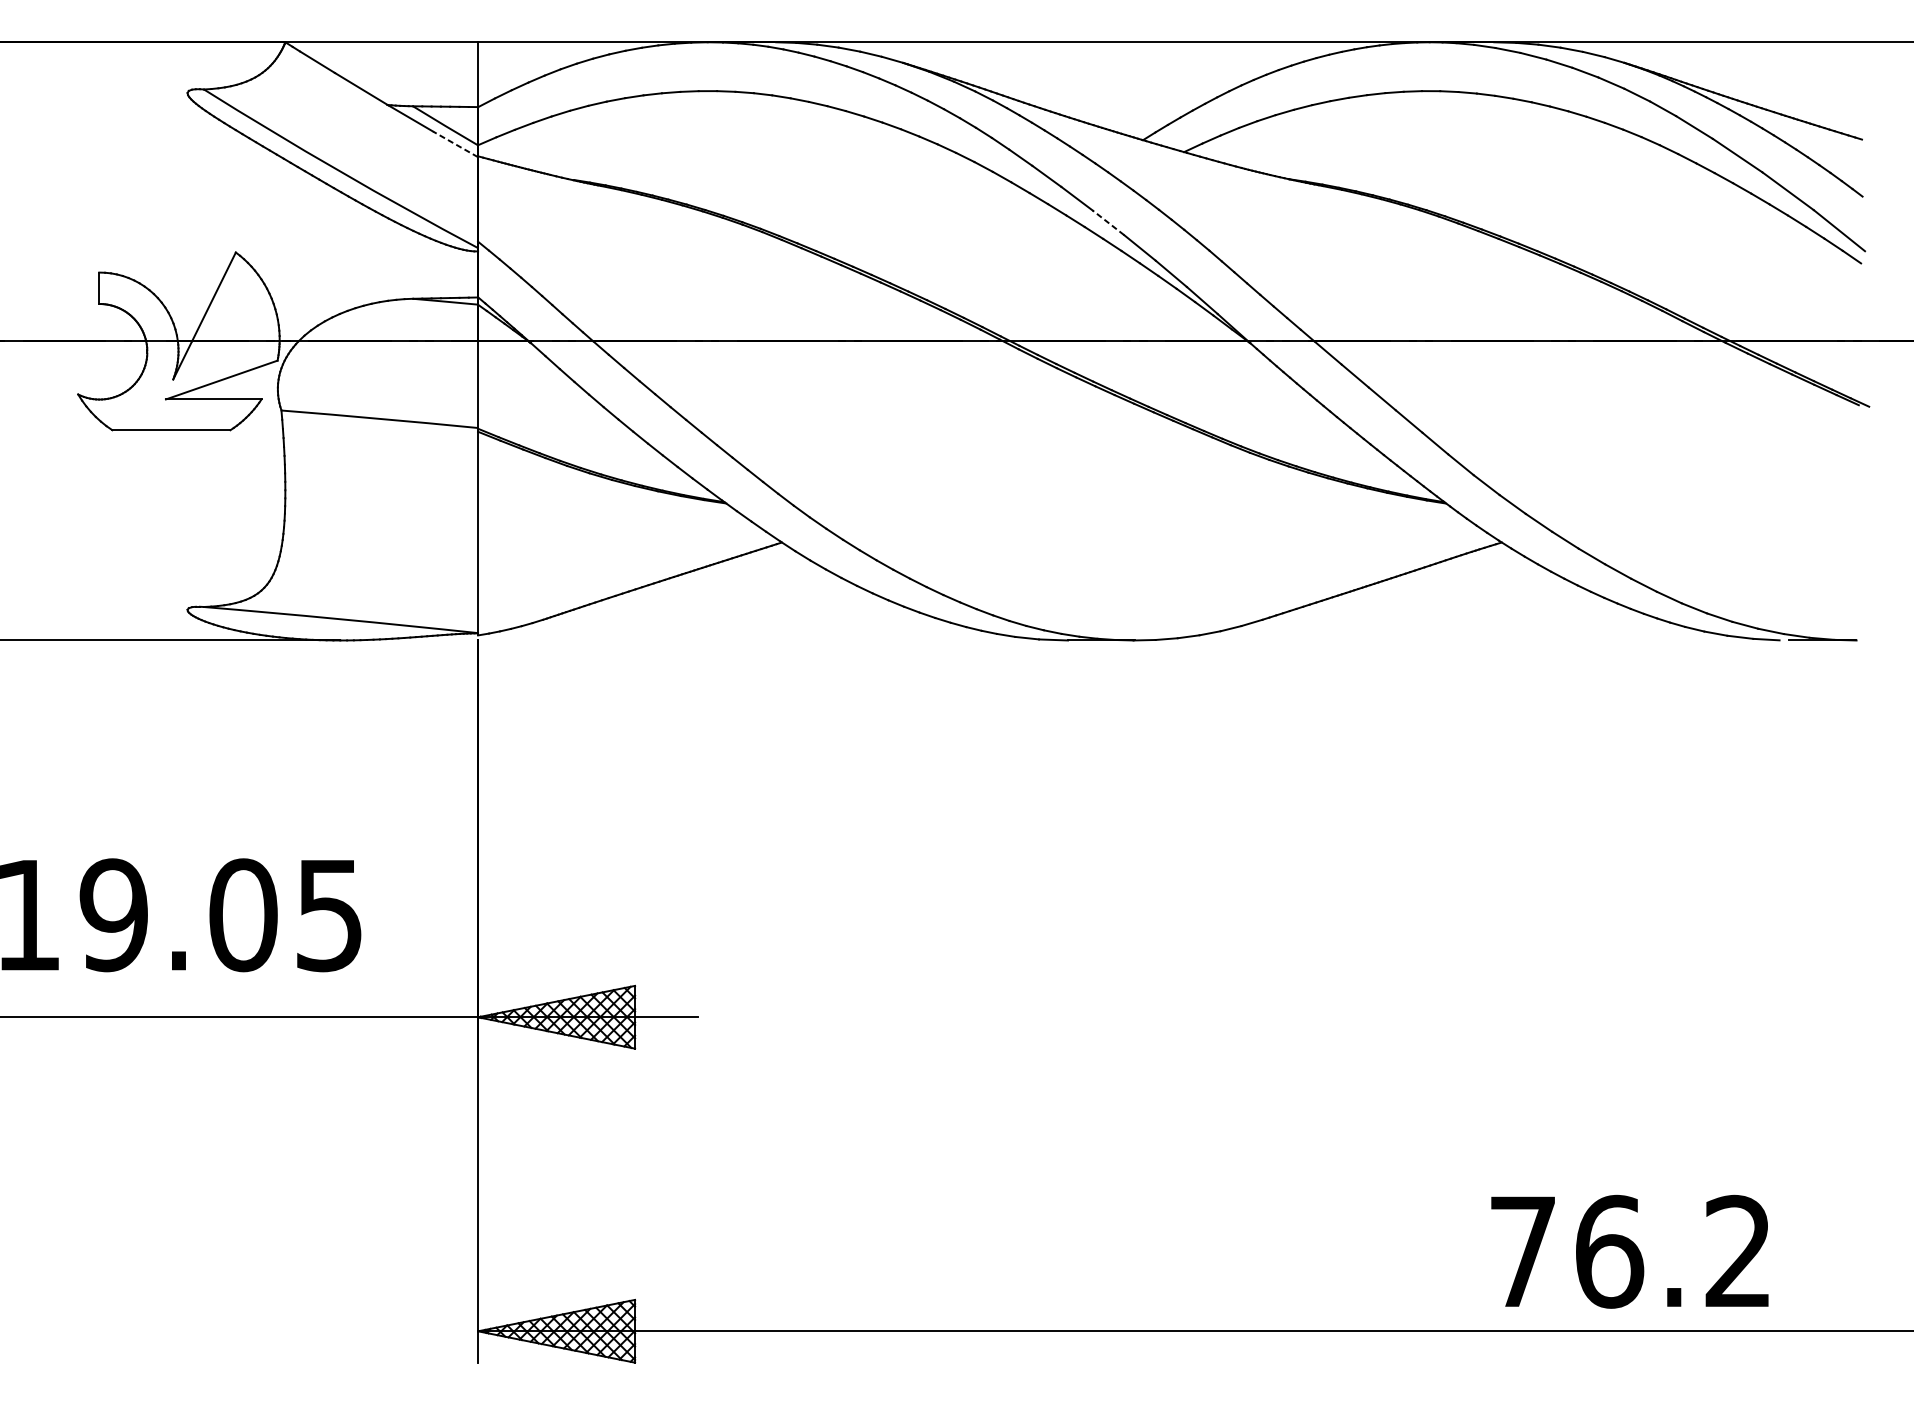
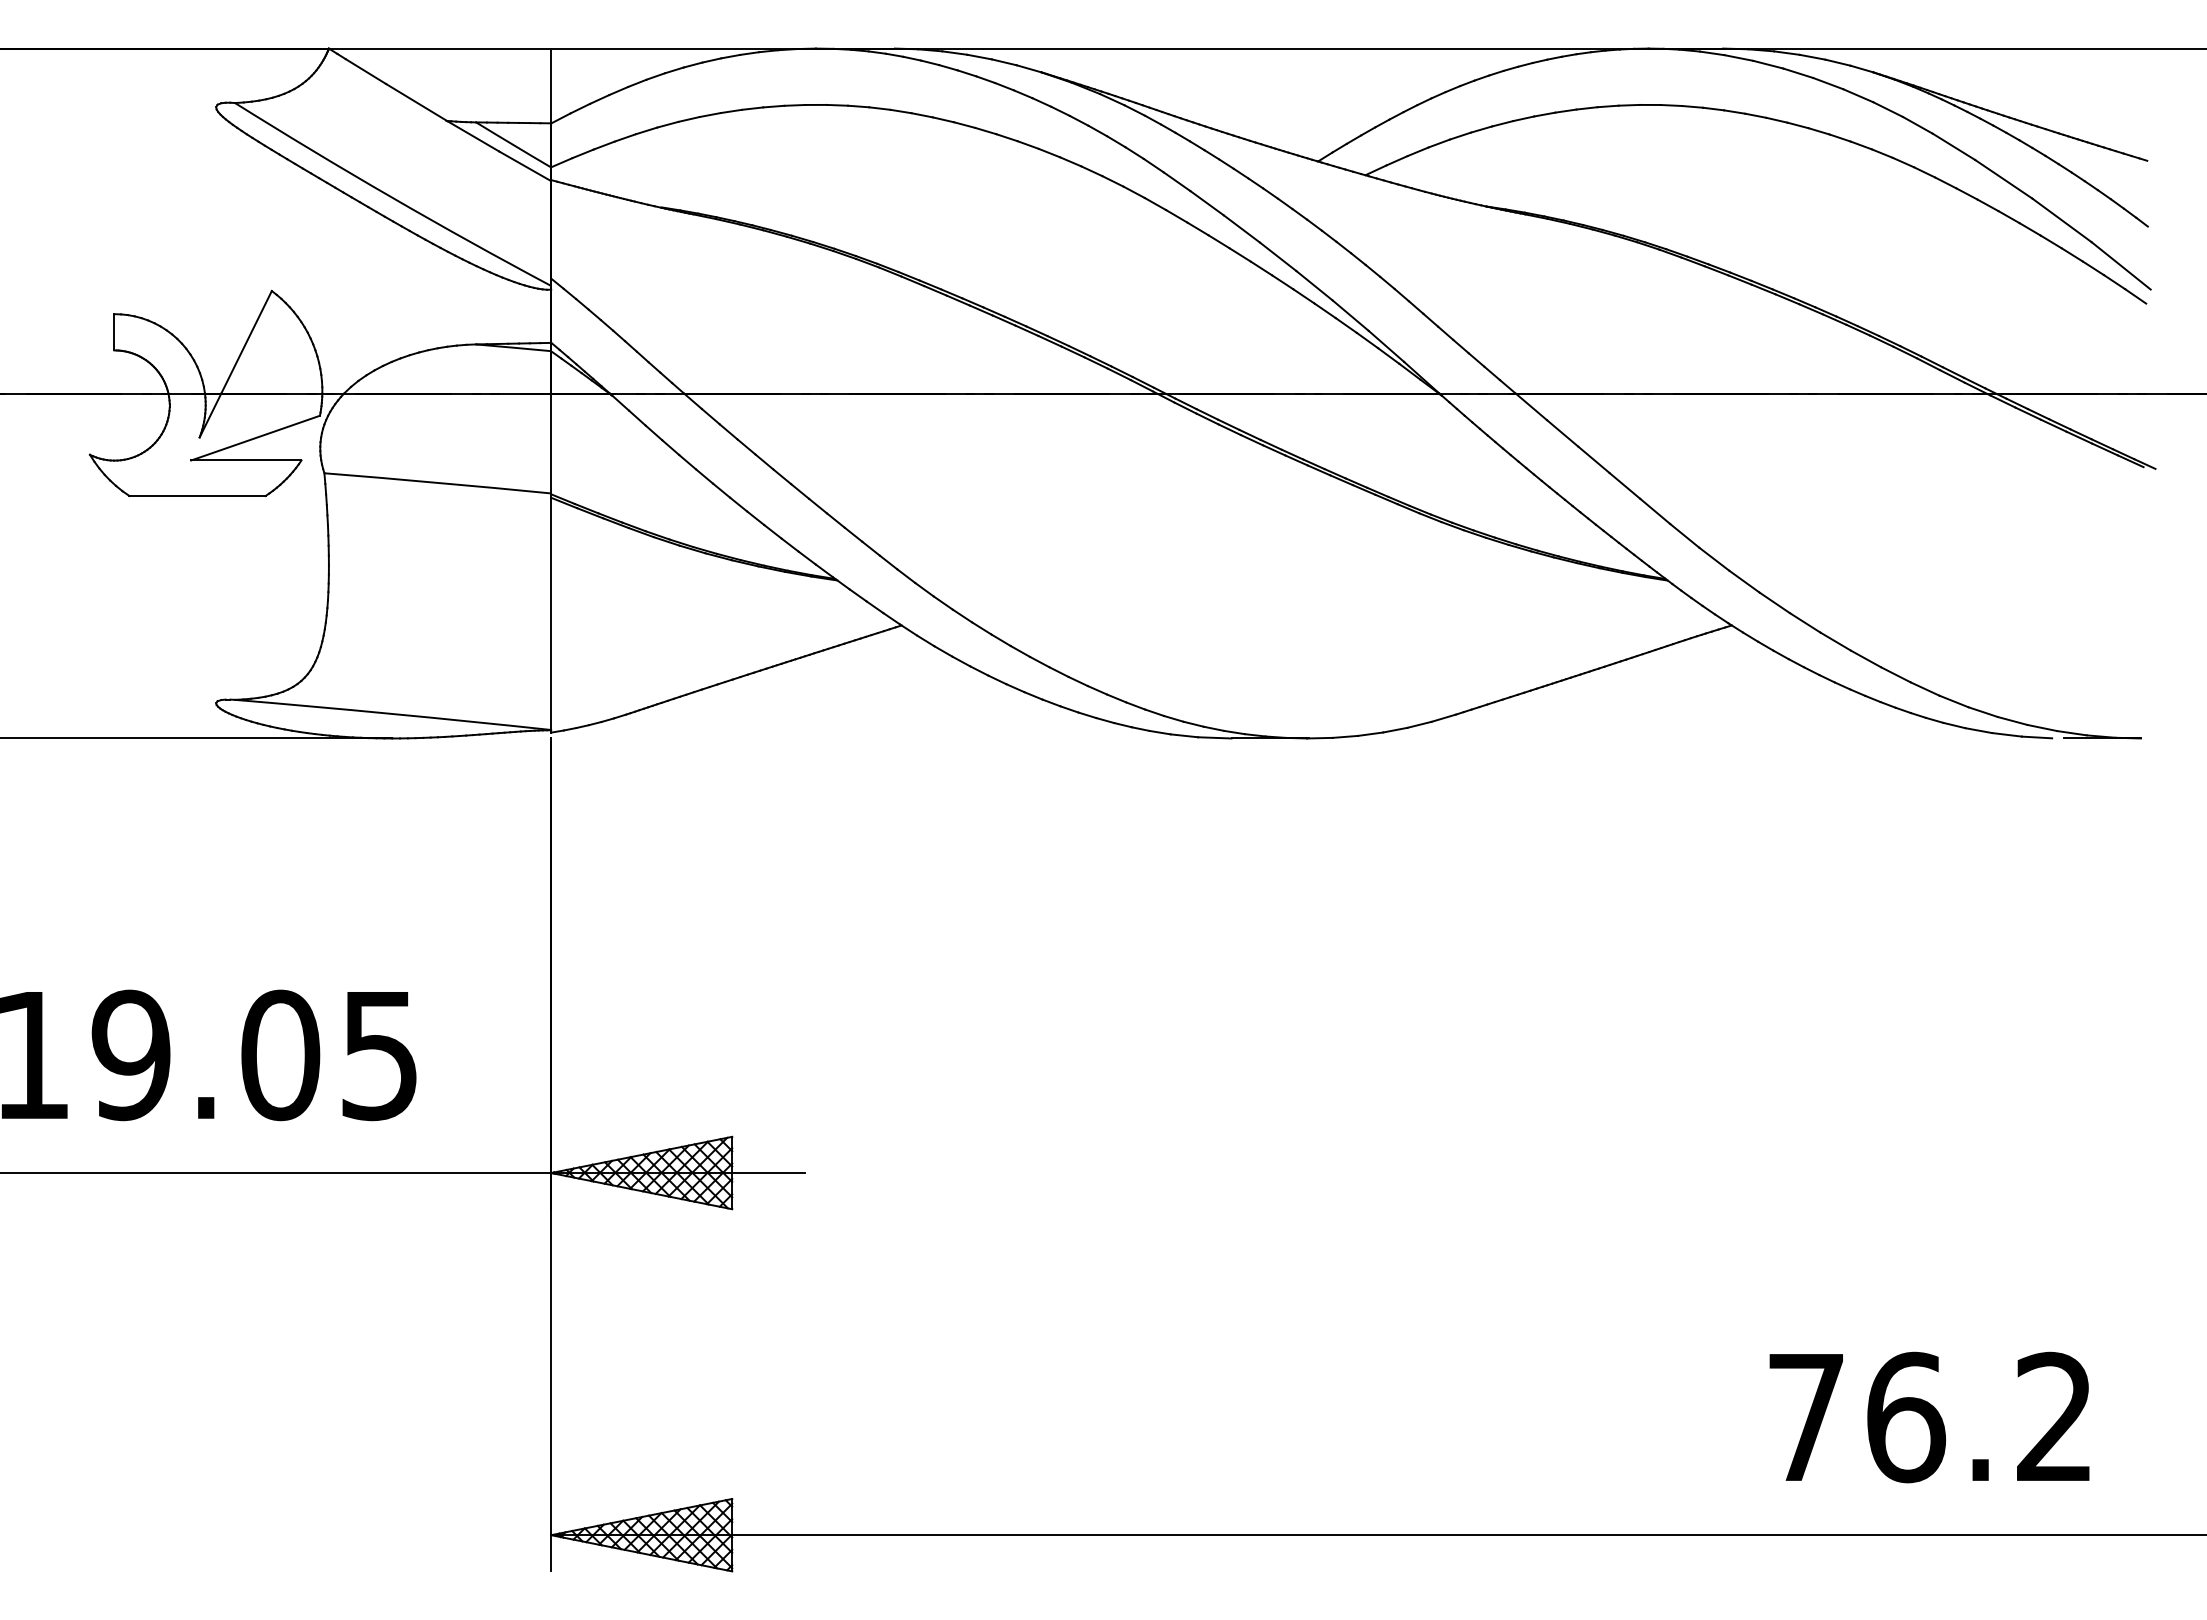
line: (455, 144) -> (525, 166), dashed -> solid
line: (1107, 222) -> (1277, 256), dashed -> solid
text: (1629, 1251) -> (1929, 1417), moved

